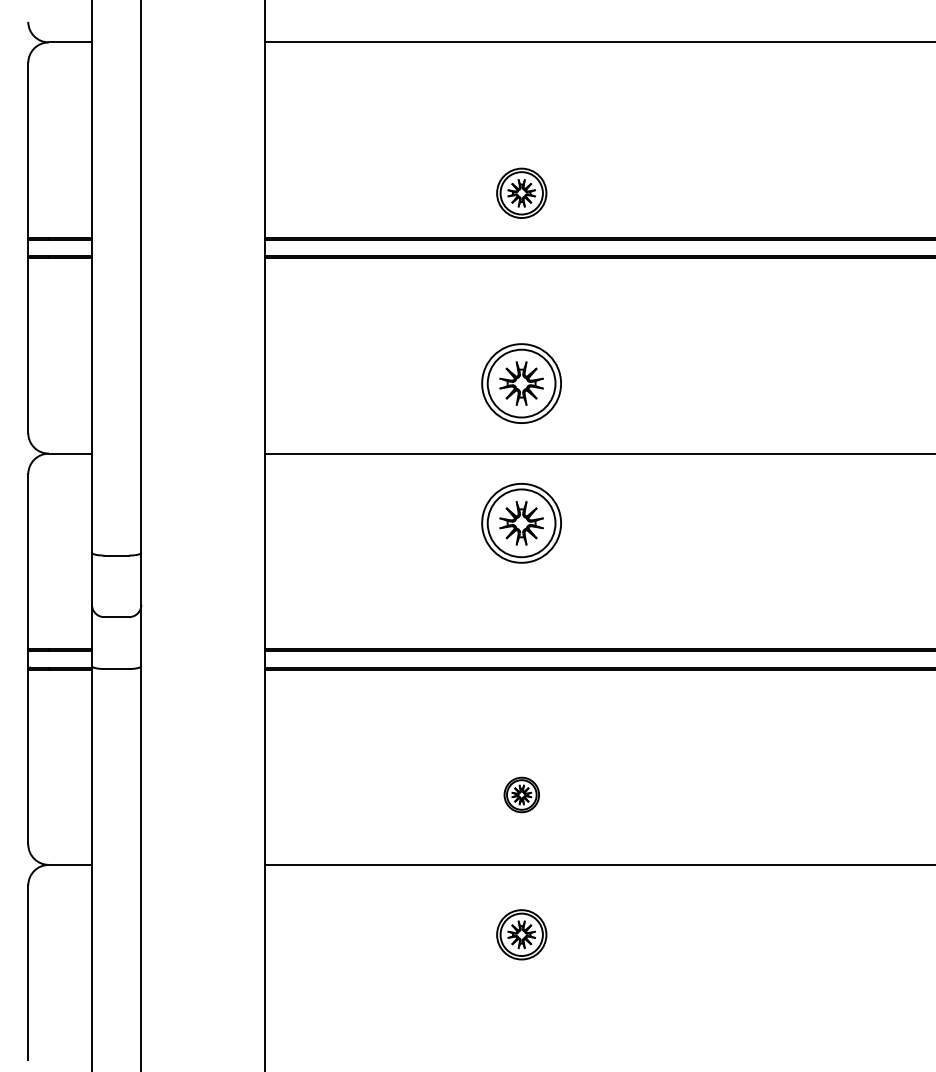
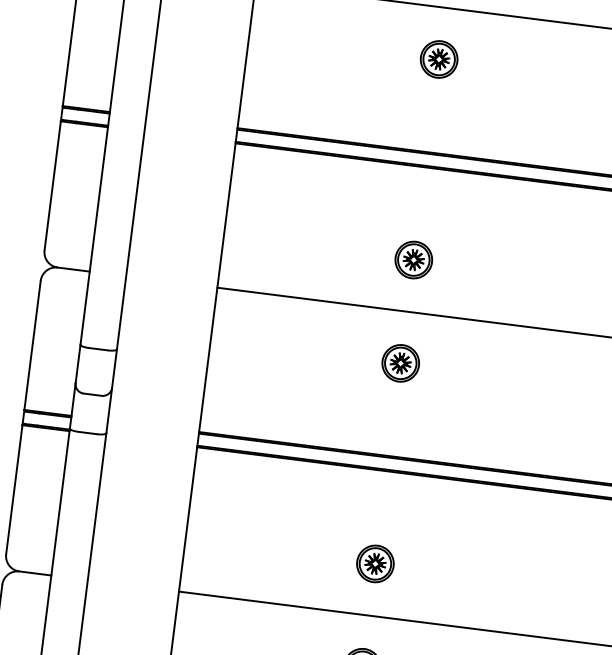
part: (521, 192) -> (439, 58), moved
part: (521, 383) -> (413, 259), size x0.62
part: (521, 523) -> (400, 363), size x0.62
part: (521, 794) -> (375, 563), size x1.43

